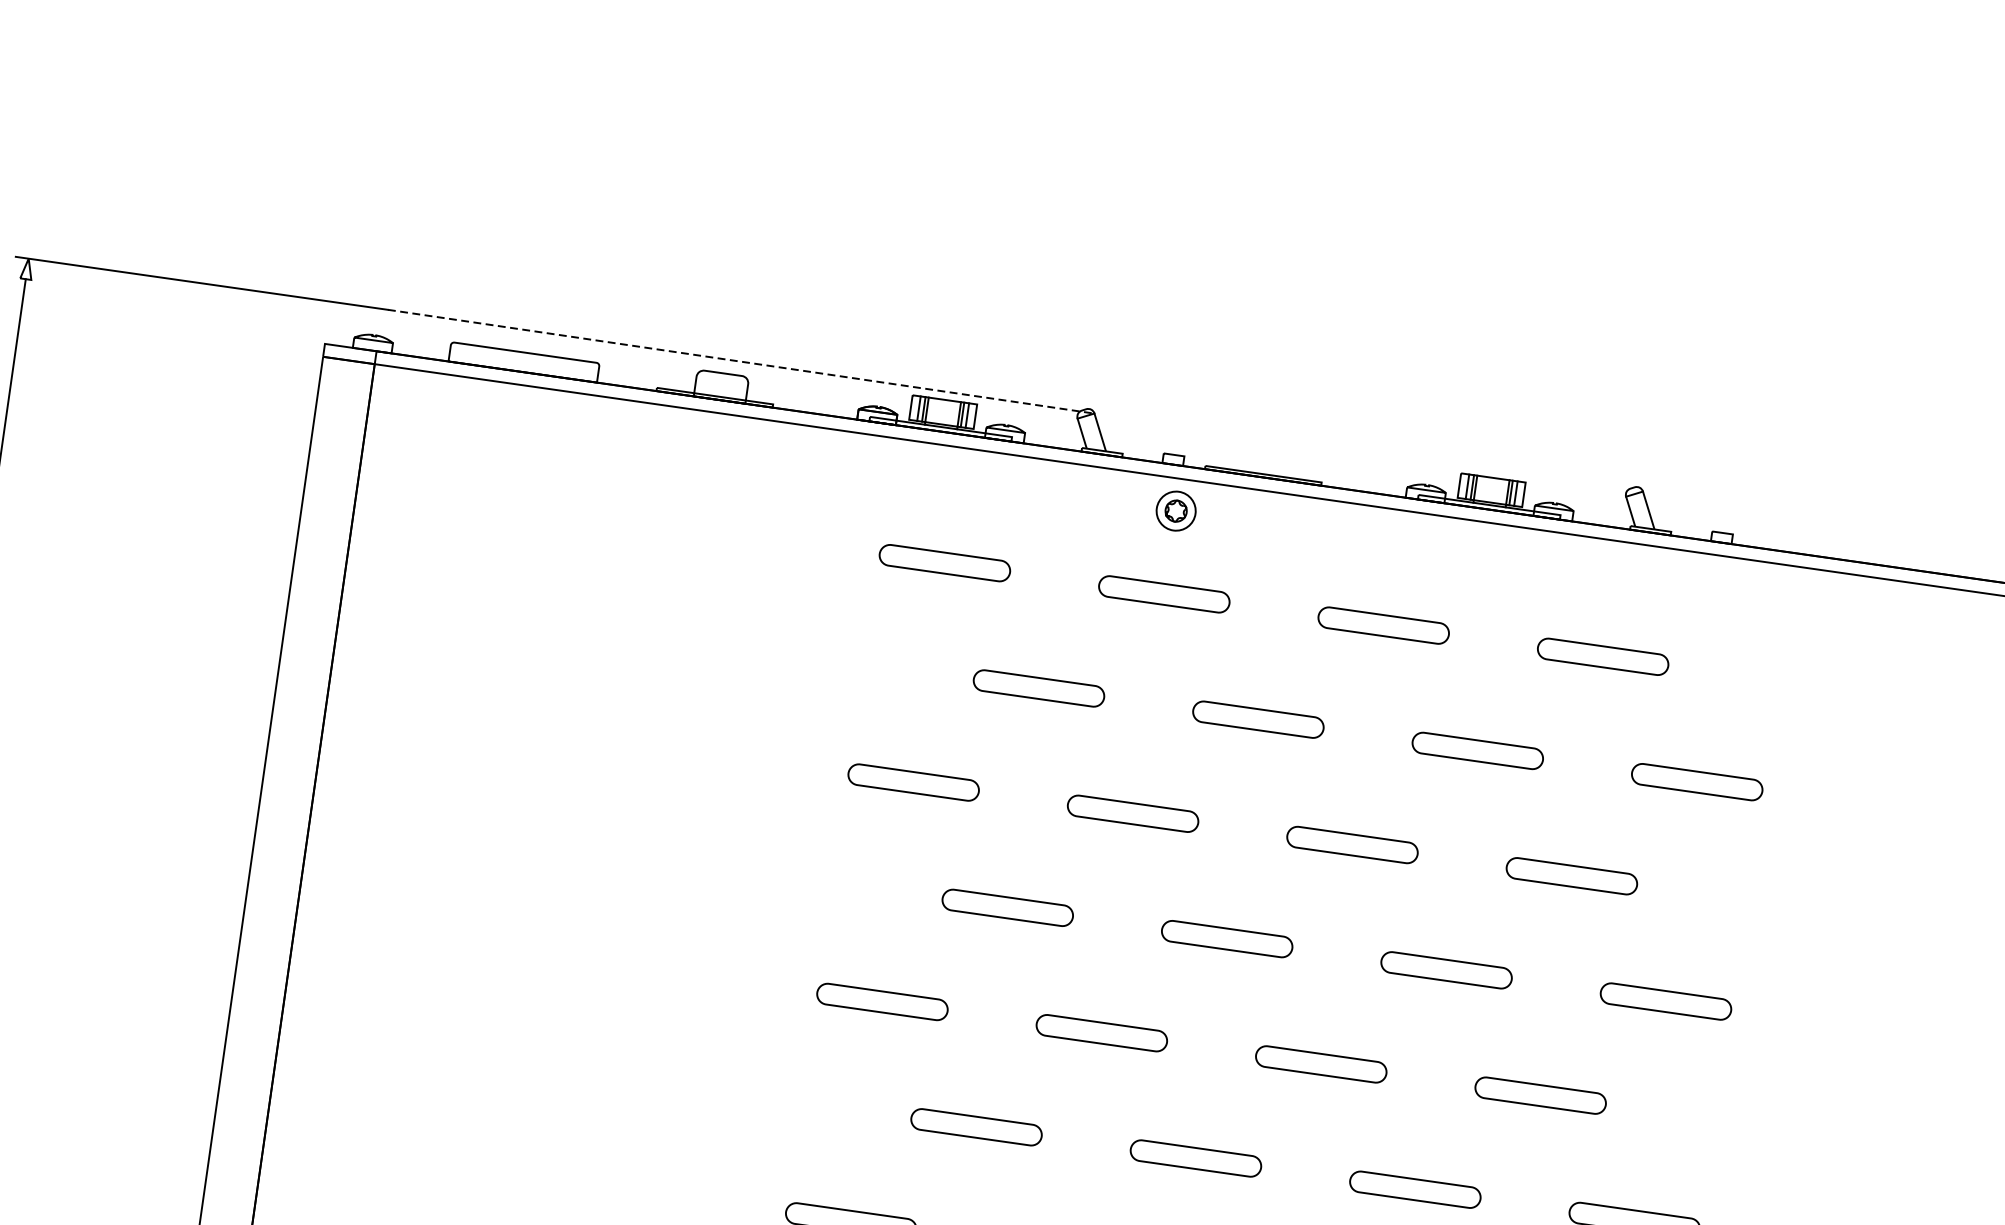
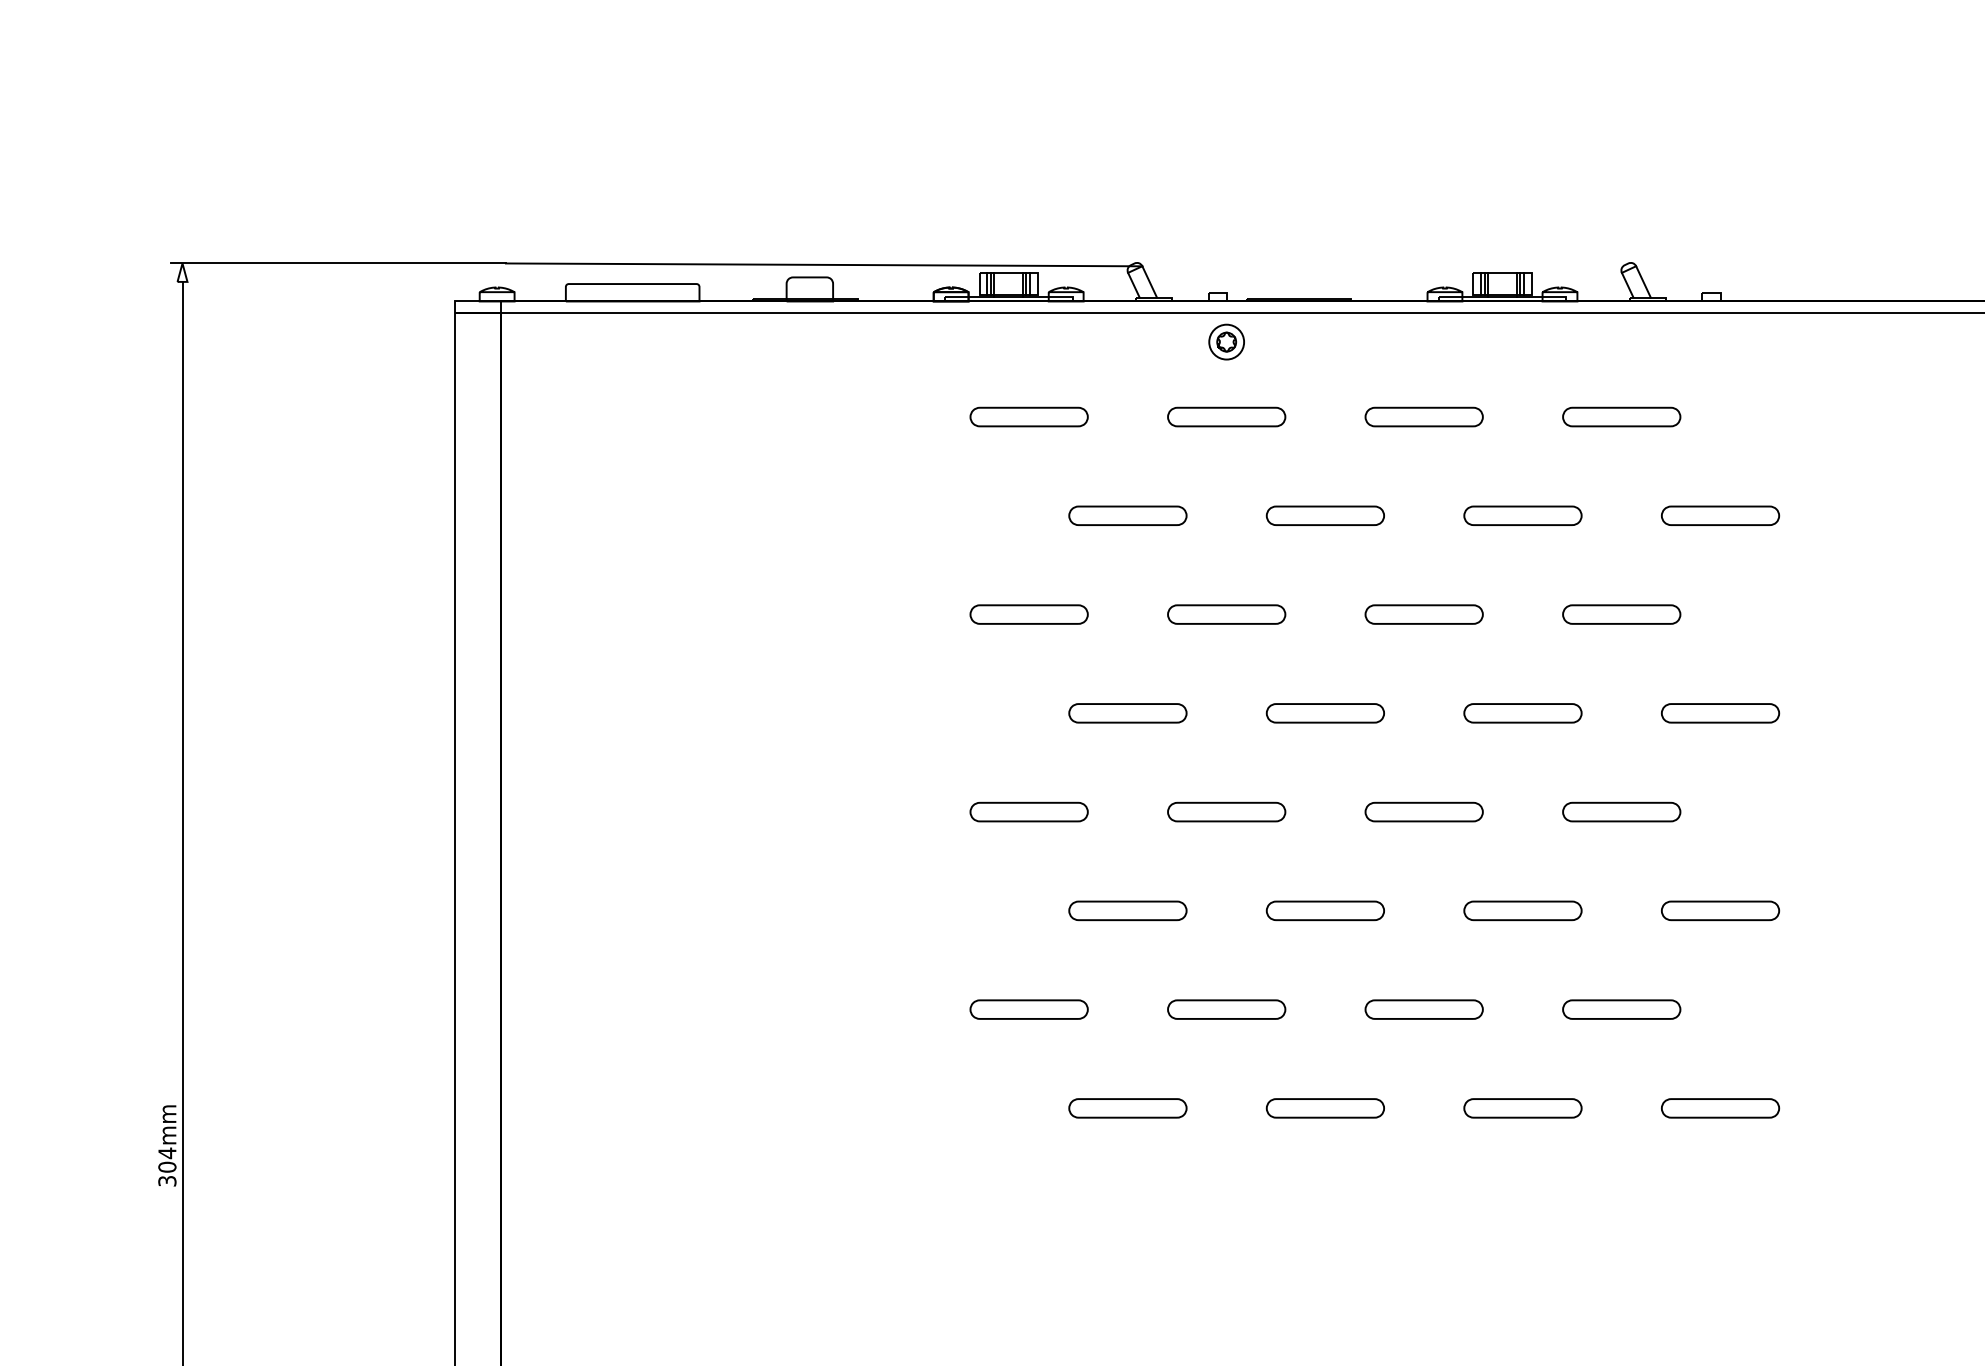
line: (741, 361) -> (824, 264), dashed -> solid

